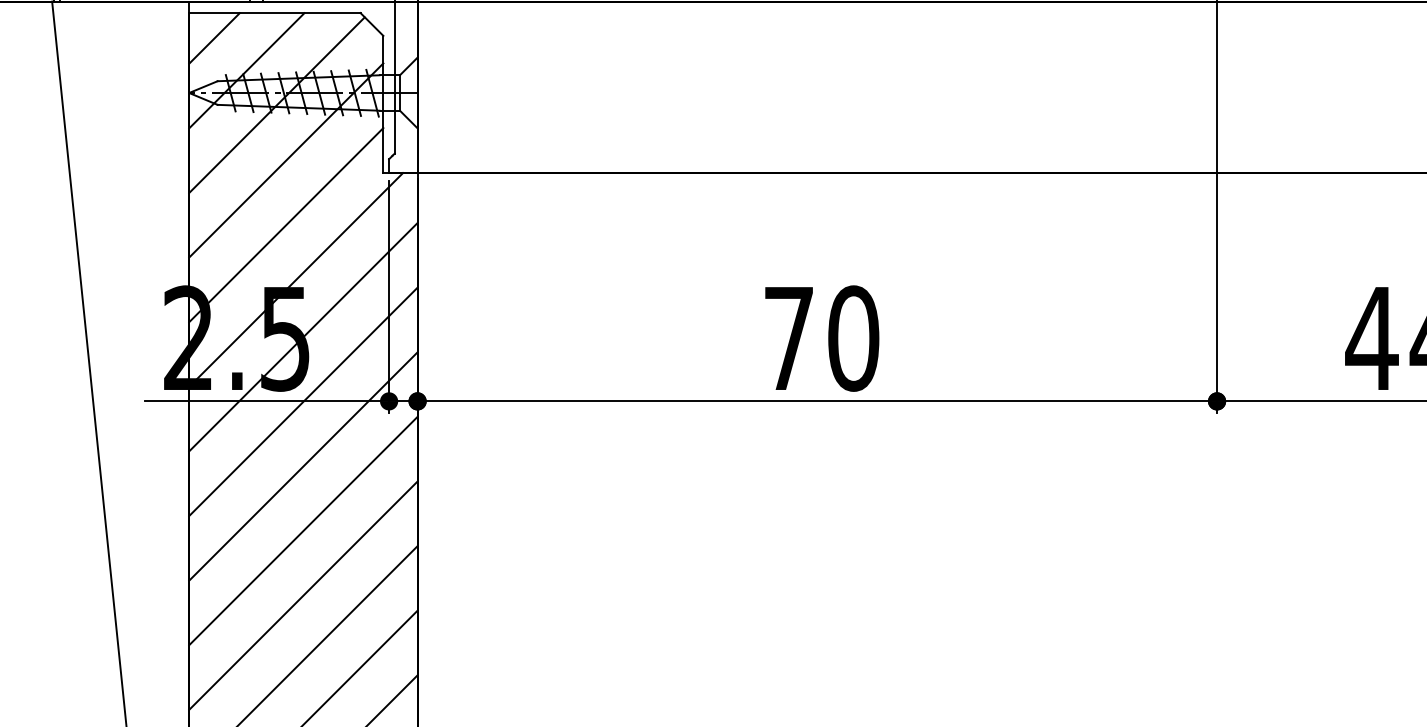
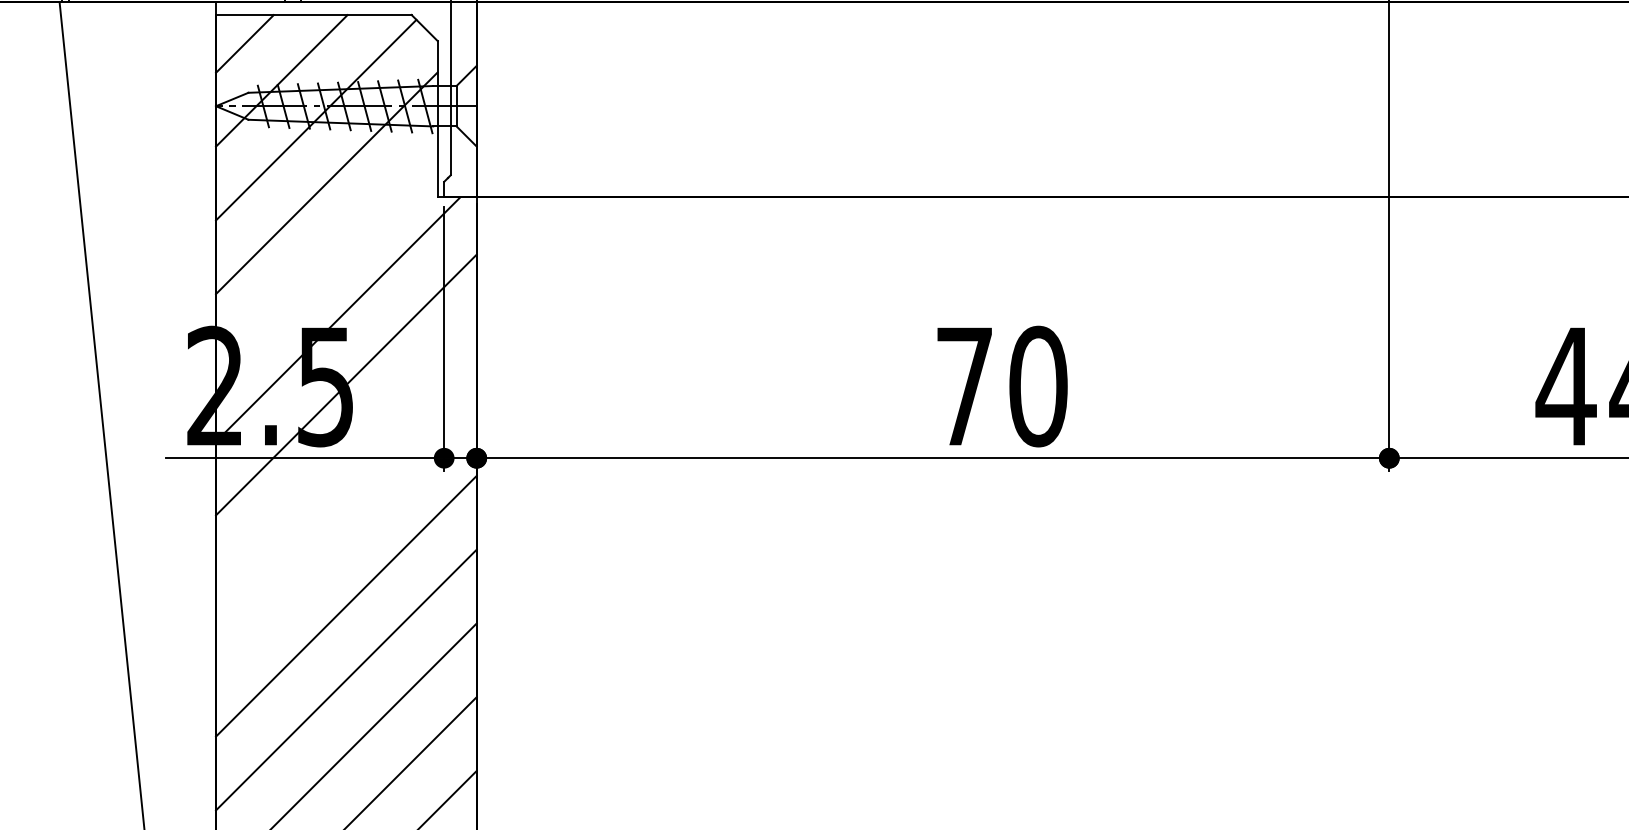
line: (286, 225) -> (327, 257), removed
text: (822, 338) -> (1002, 386), moved
line: (303, 401) -> (346, 458), removed
line: (303, 466) -> (346, 532), removed

